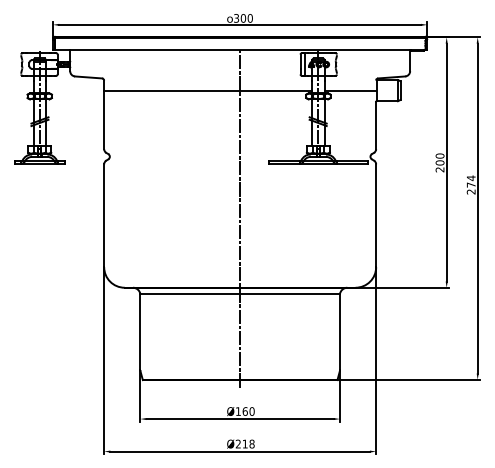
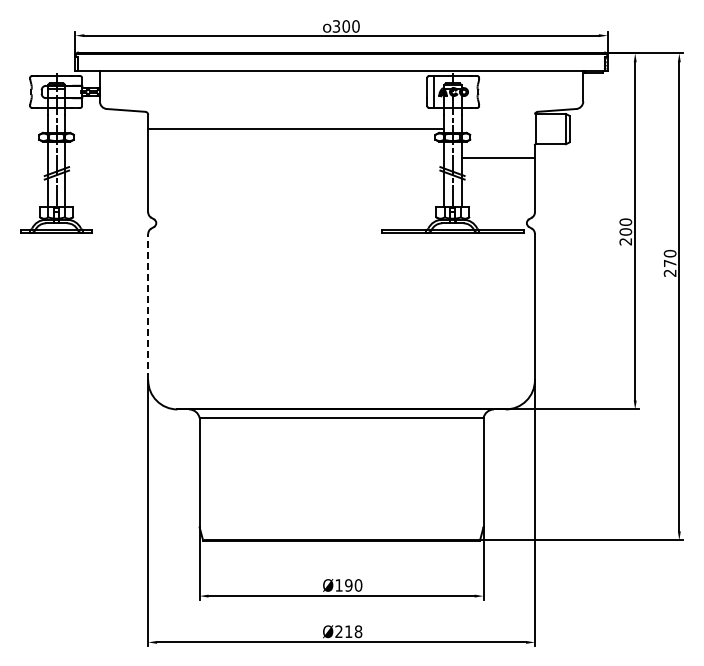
line: (349, 90) -> (497, 158), moved
text: (470, 178) -> (669, 253), 274 -> 270
line: (104, 215) -> (148, 306), solid -> dashed
line: (240, 218) -> (341, 311), removed
text: (245, 411) -> (348, 585), Ø160 -> Ø190

